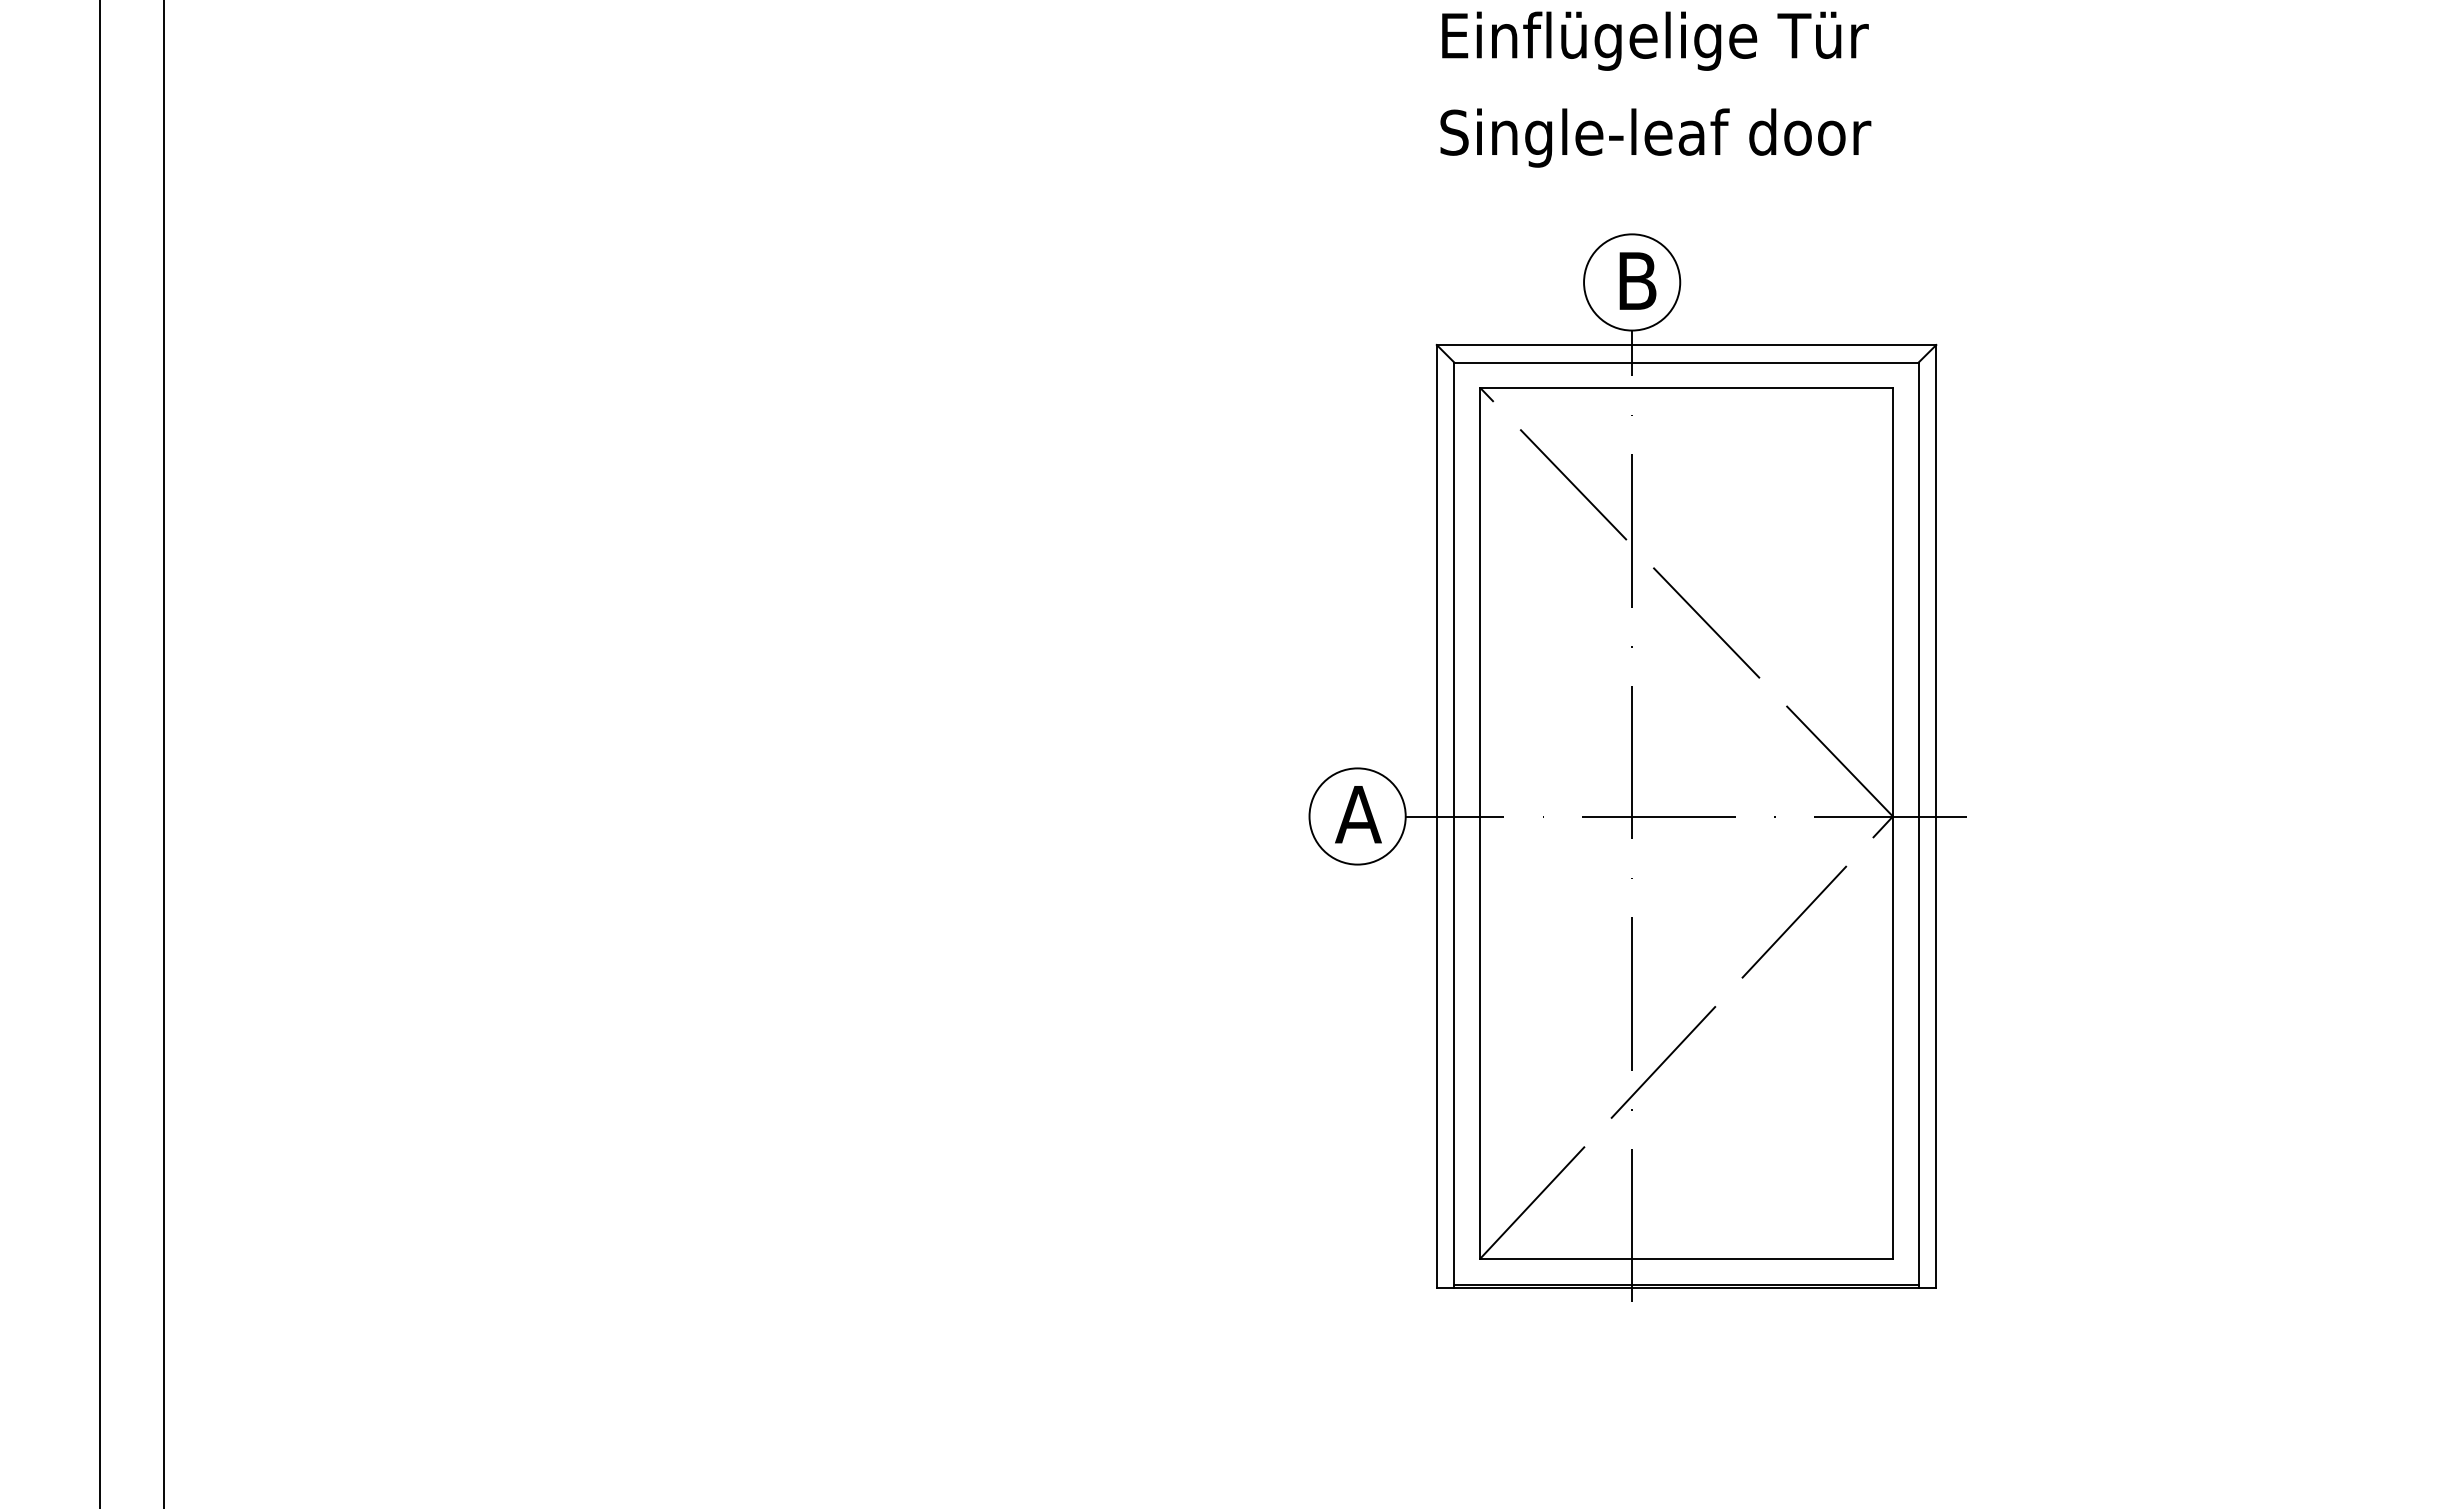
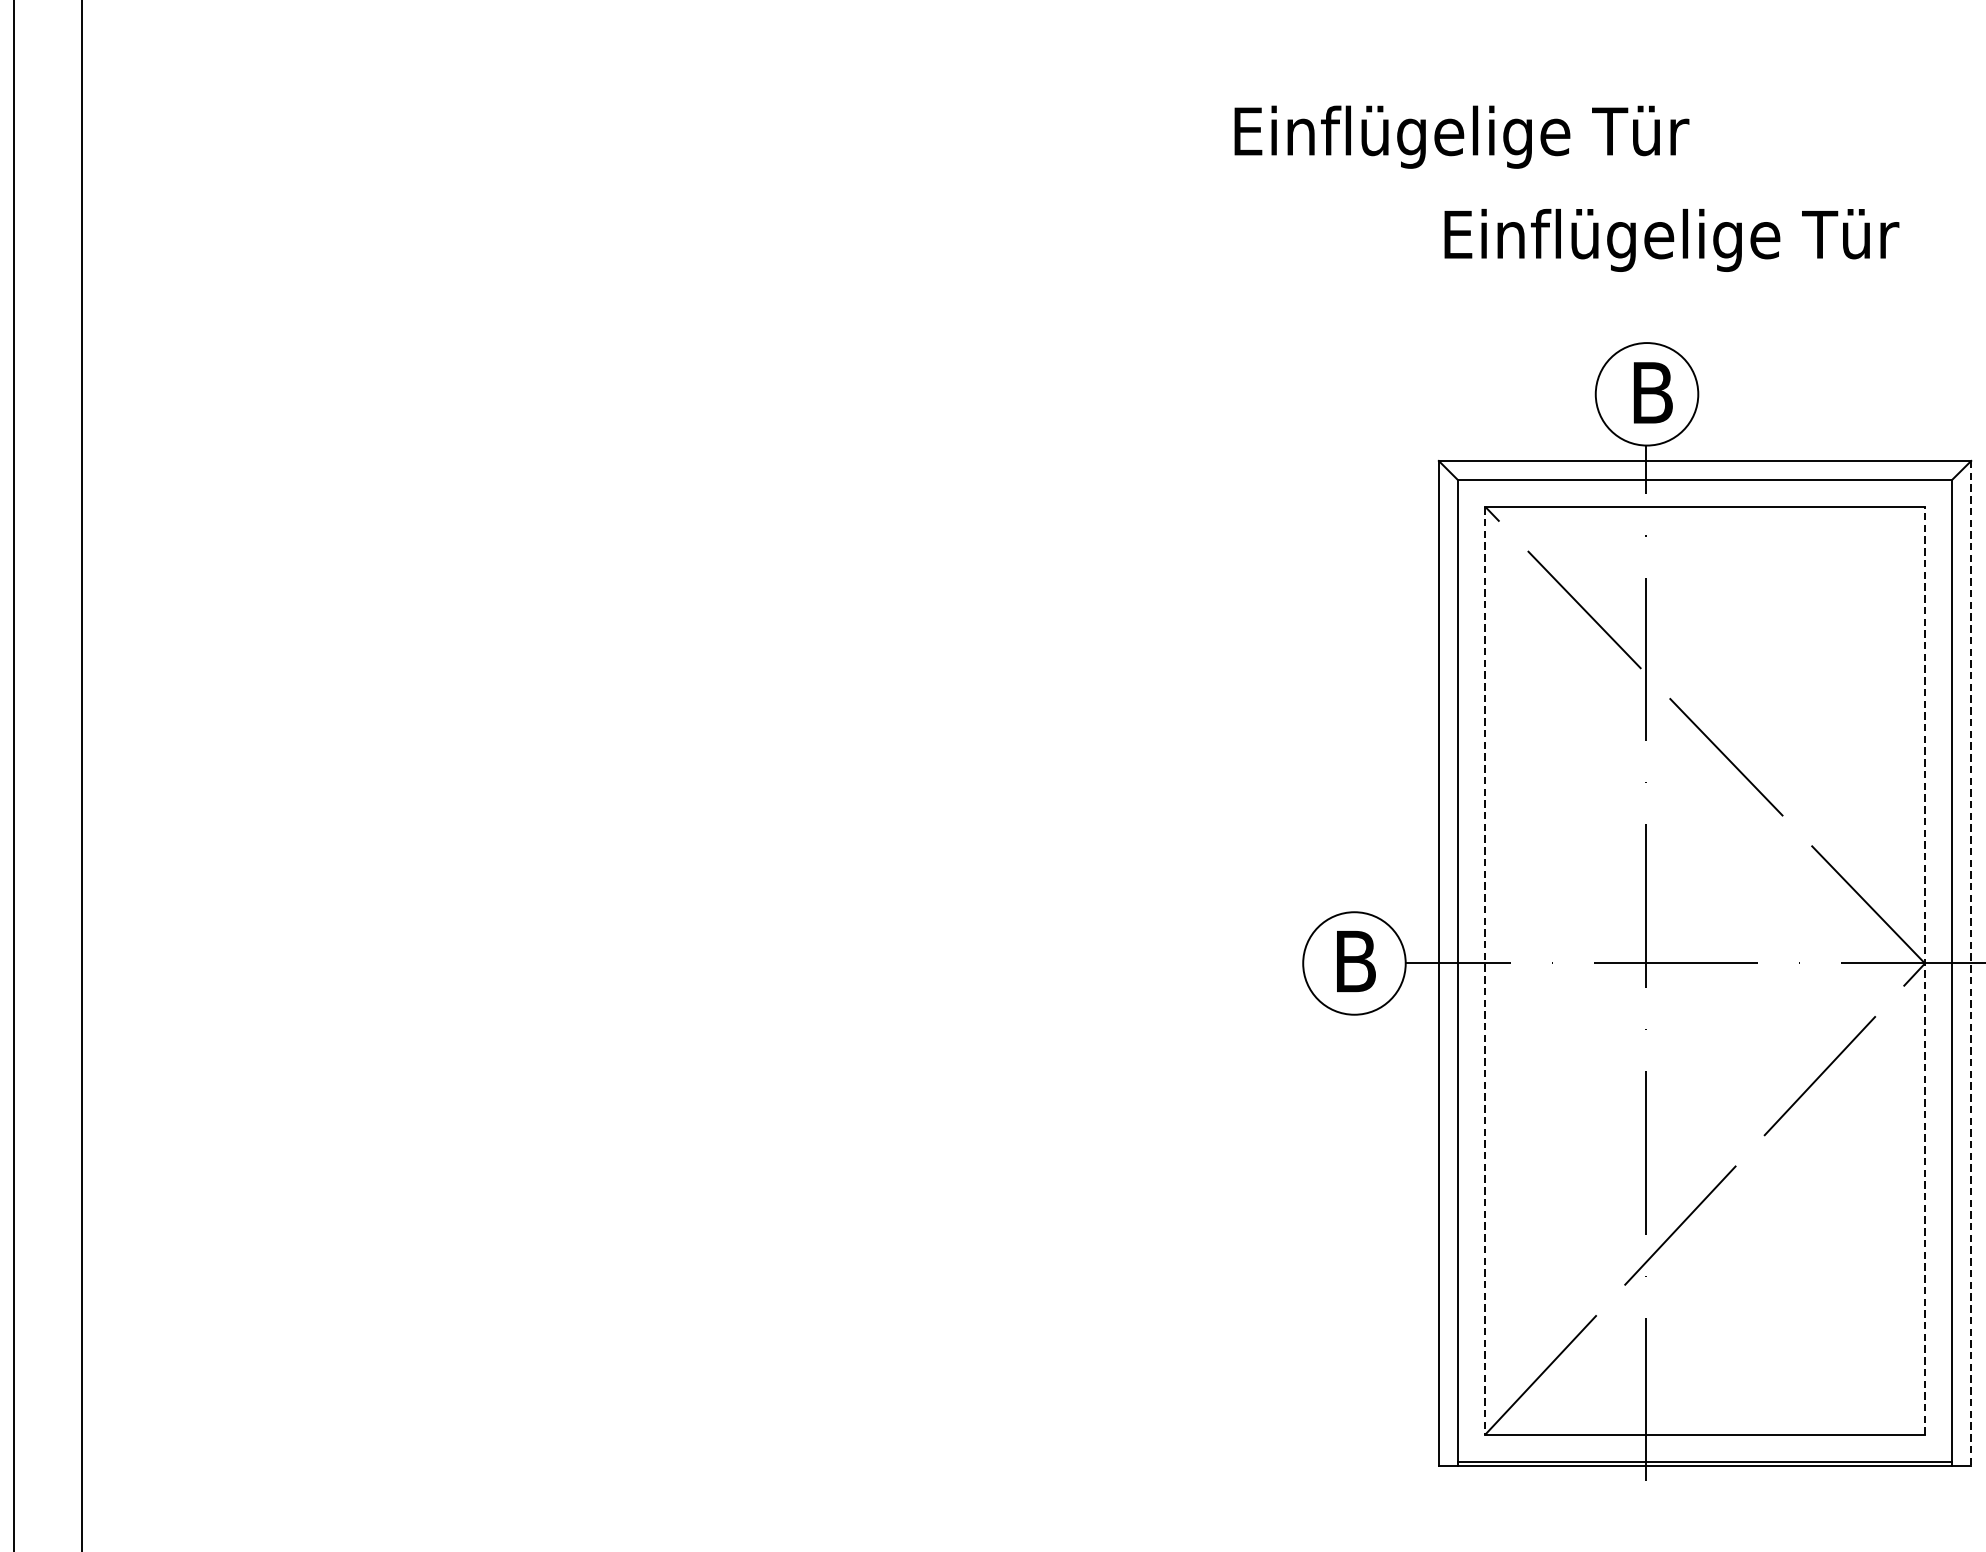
text: (1655, 40) -> (1461, 136), moved
text: (1655, 137) -> (1671, 239), Single-leaf door -> Einflügelige Tür
text: (1358, 814) -> (1355, 961), A -> B
line: (1936, 817) -> (1971, 964), solid -> dashed
line: (1892, 823) -> (1924, 970), solid -> dashed
line: (1480, 824) -> (1485, 972), solid -> dashed

